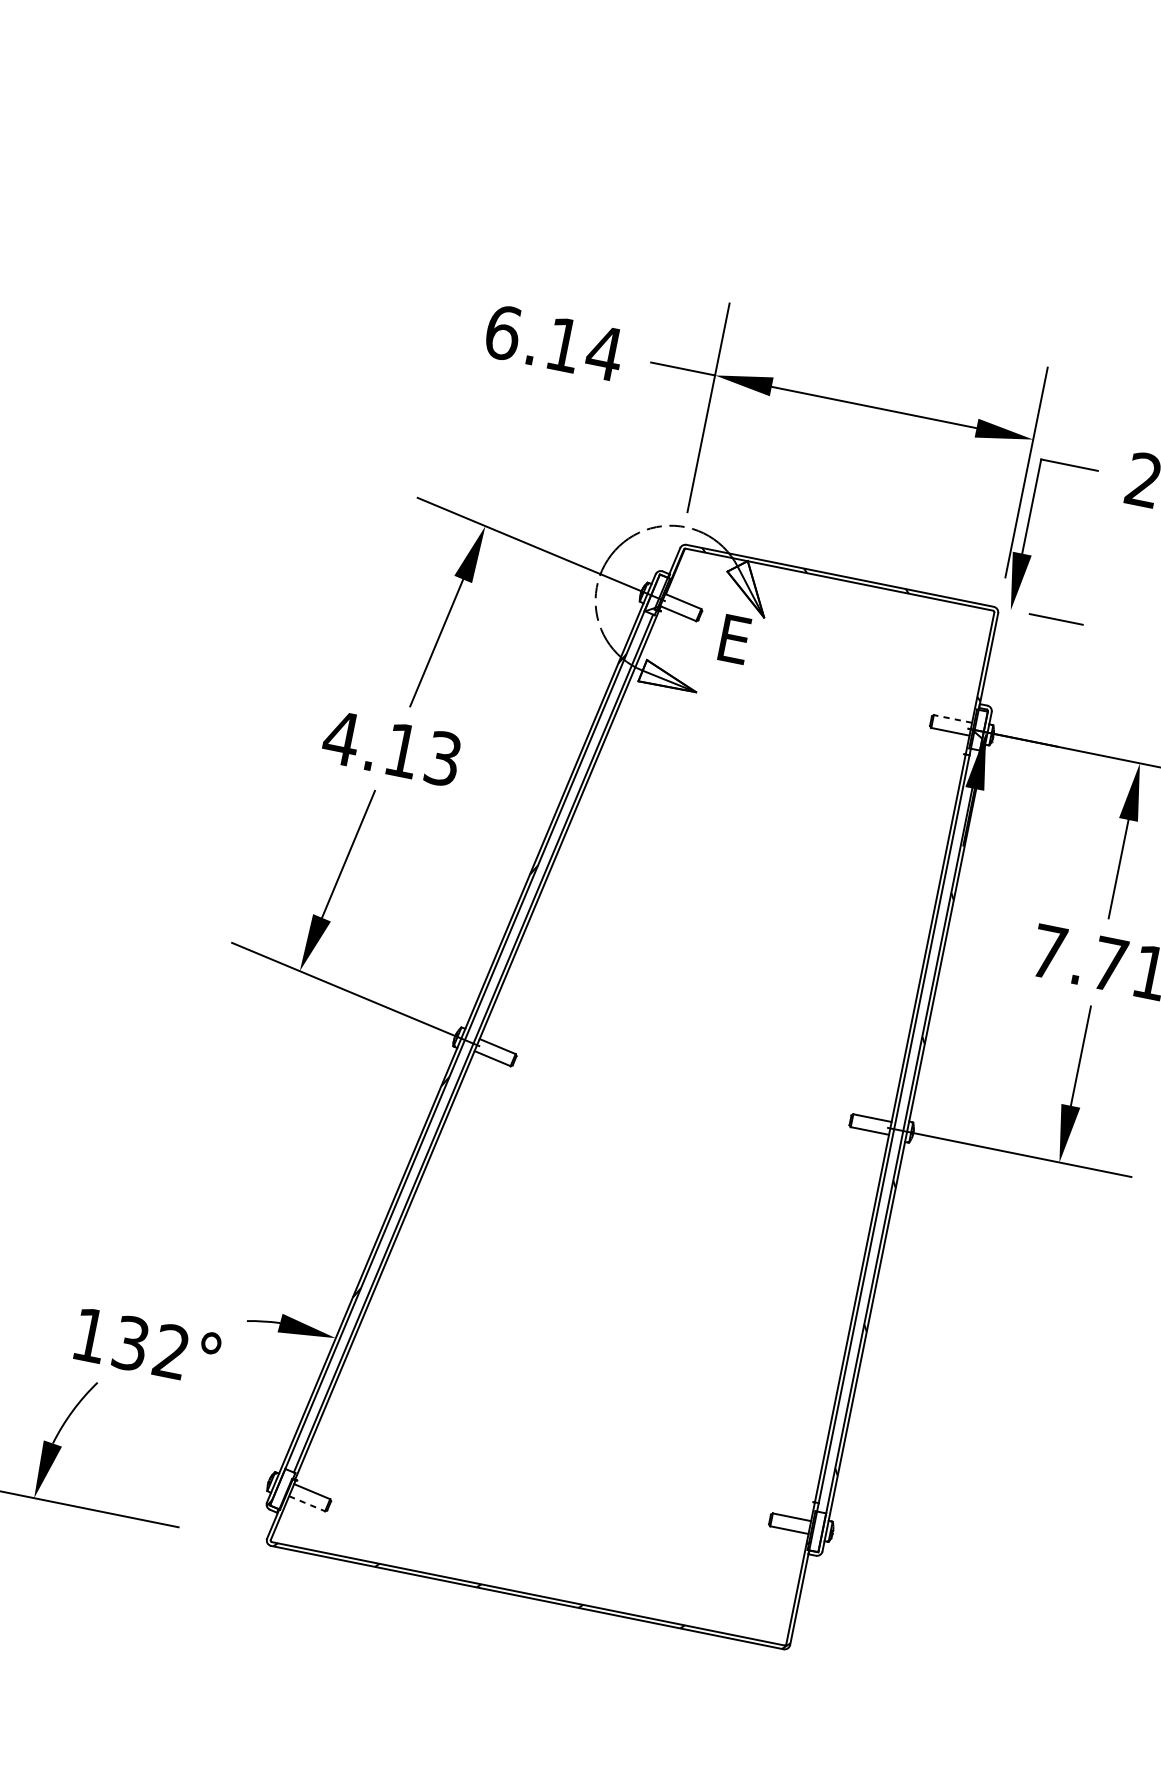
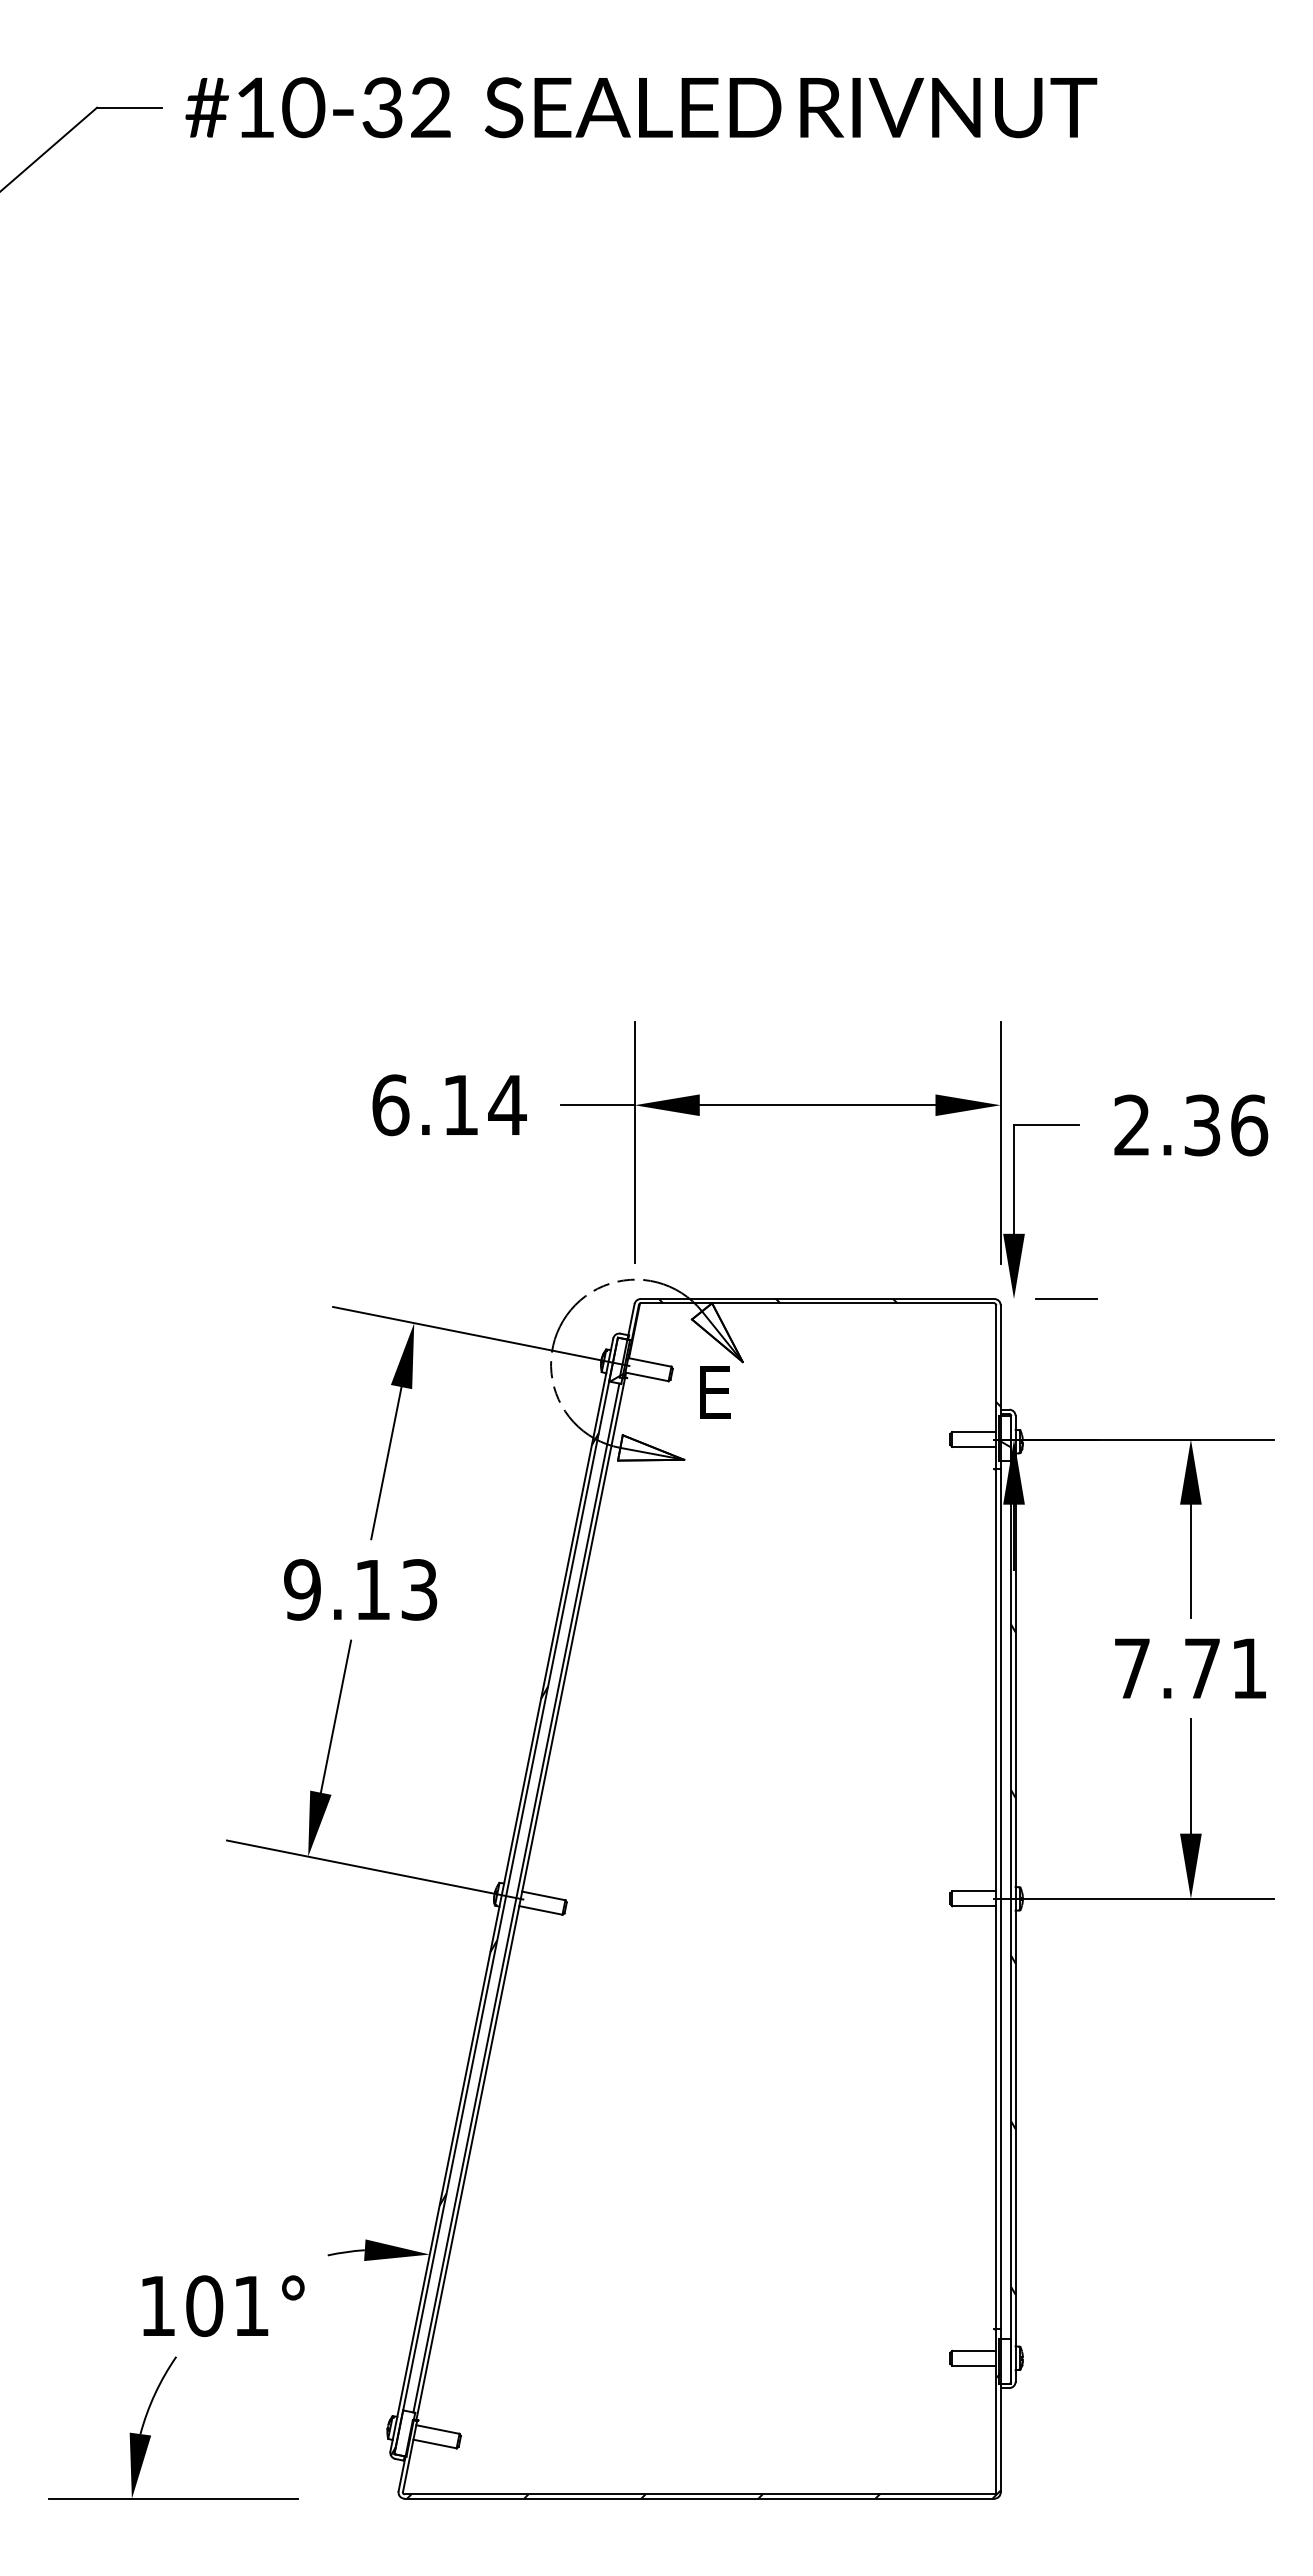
line: (952, 719) -> (973, 1432), dashed -> solid
text: (341, 738) -> (302, 1589), 4.13 -> 9.13
text: (150, 1347) -> (227, 2306), 132° -> 101°
line: (307, 1504) -> (435, 2444), dashed -> solid

